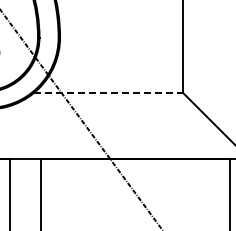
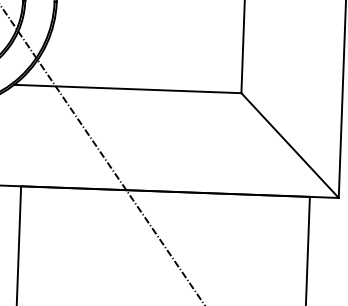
line: (109, 92) -> (129, 88), dashed -> solid

